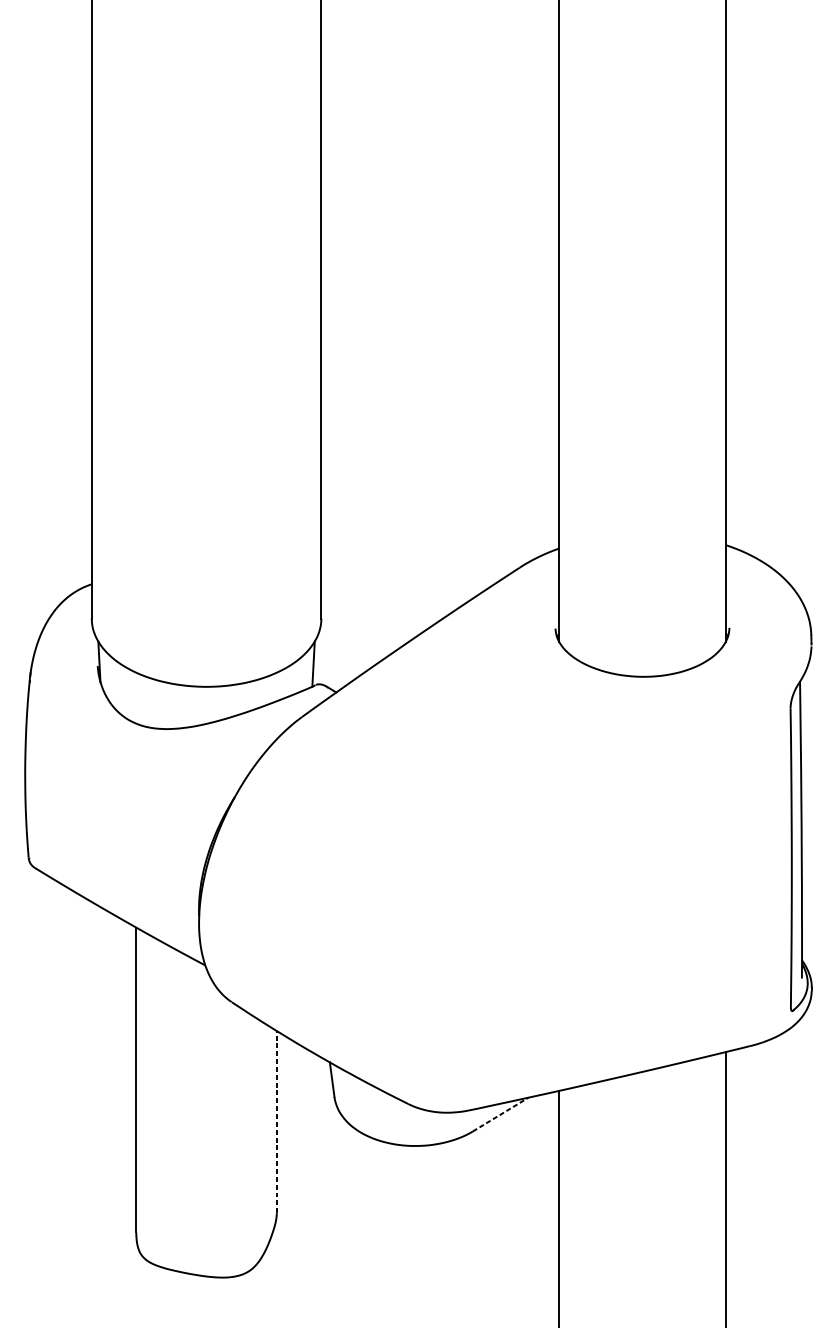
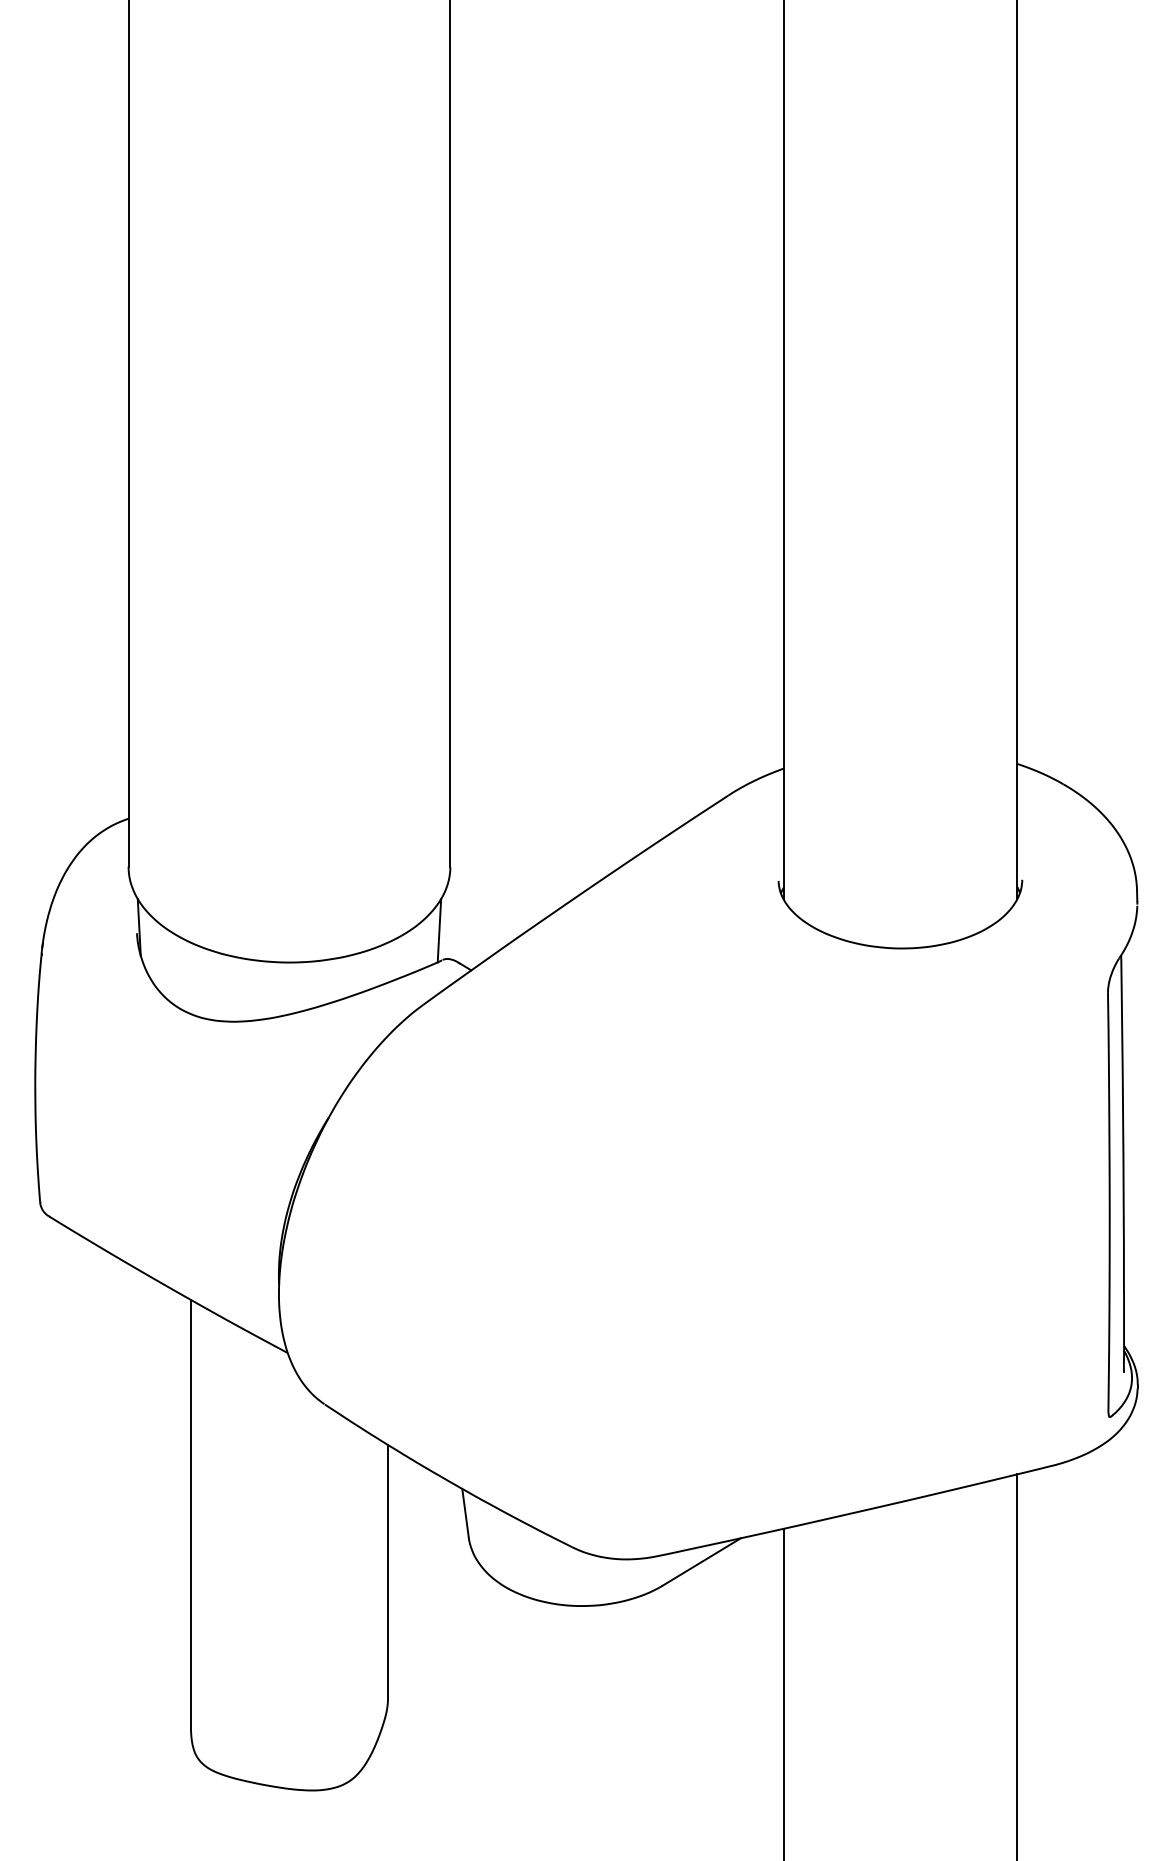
line: (500, 1114) -> (701, 1561), dashed -> solid
line: (276, 1122) -> (387, 1572), dashed -> solid

